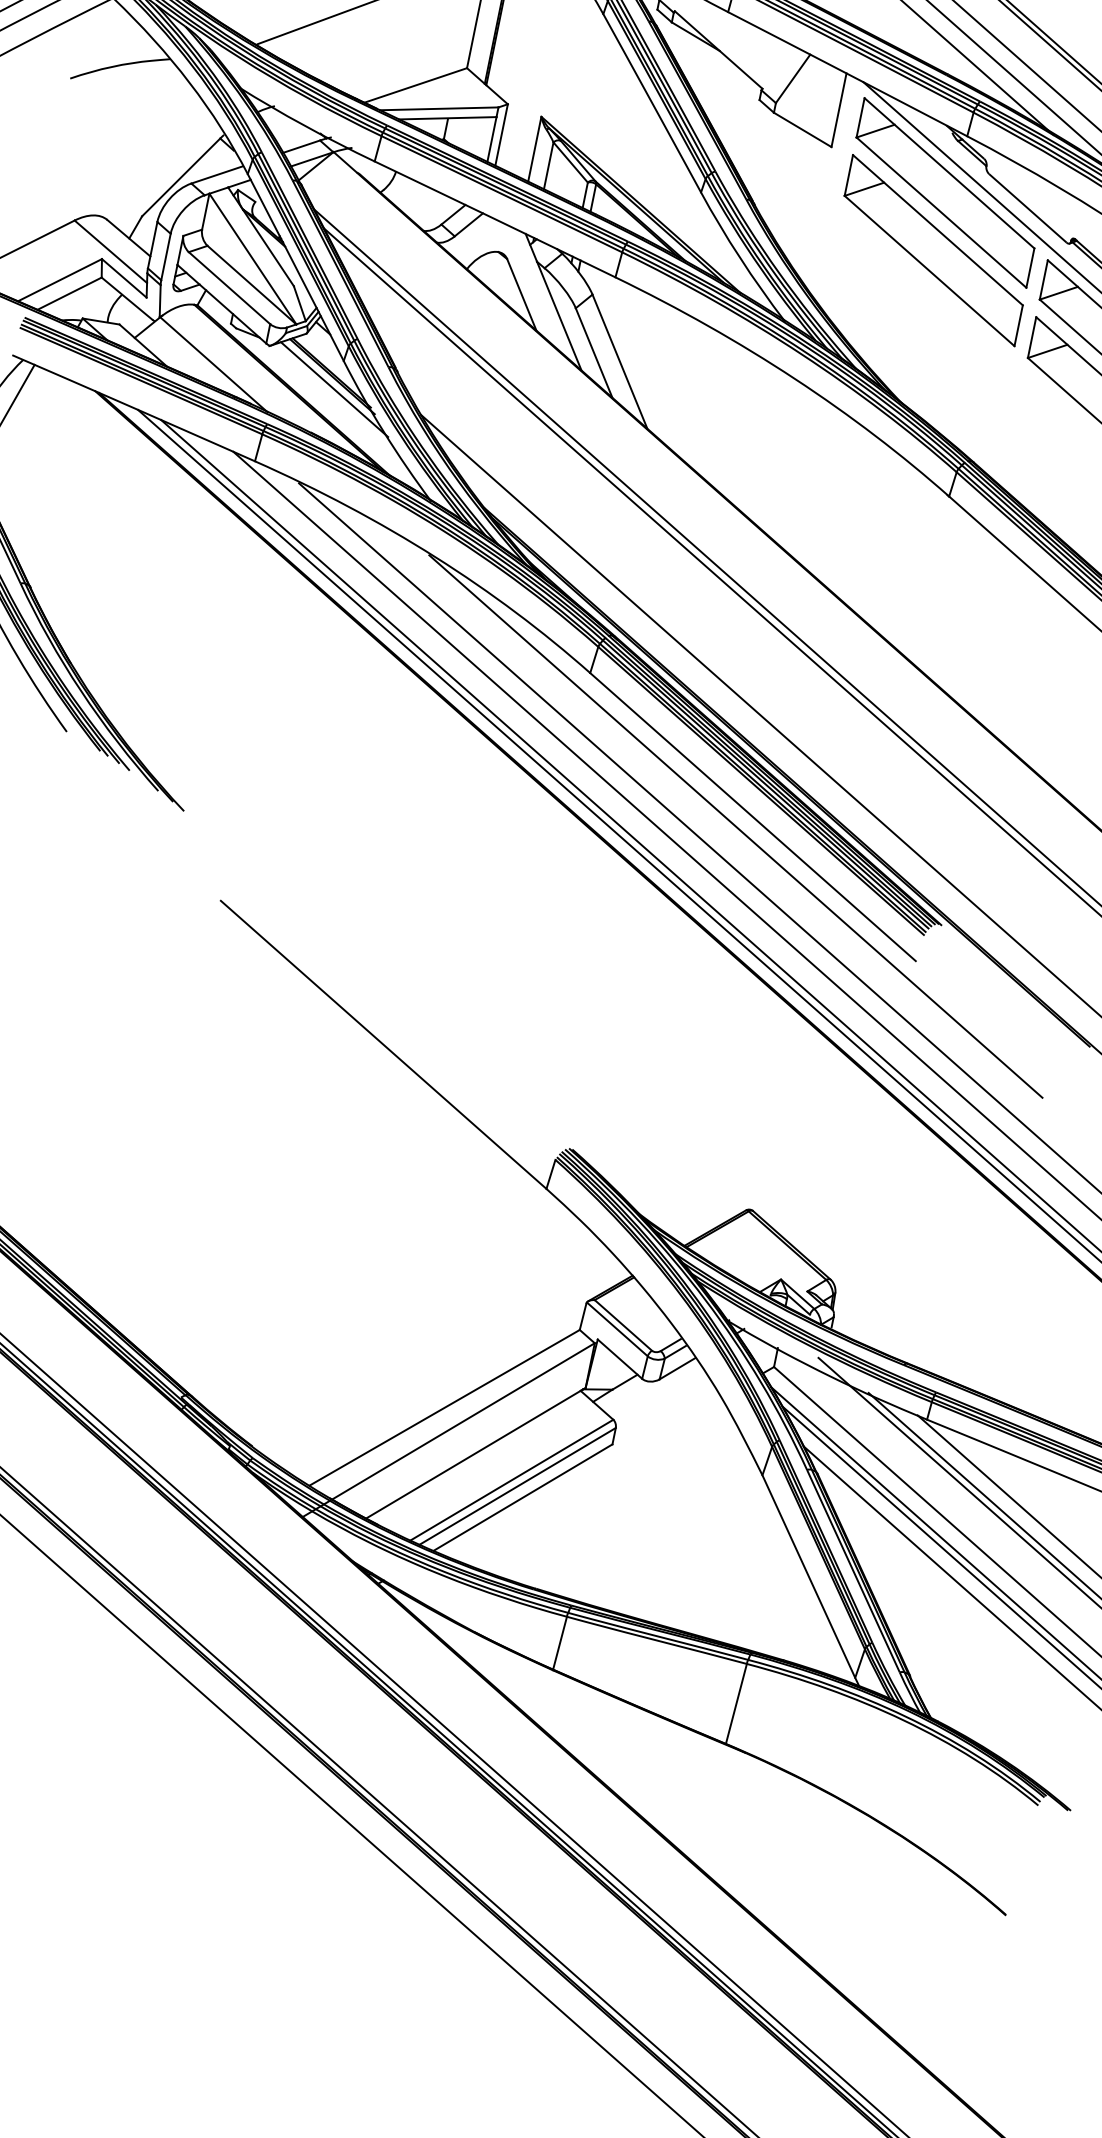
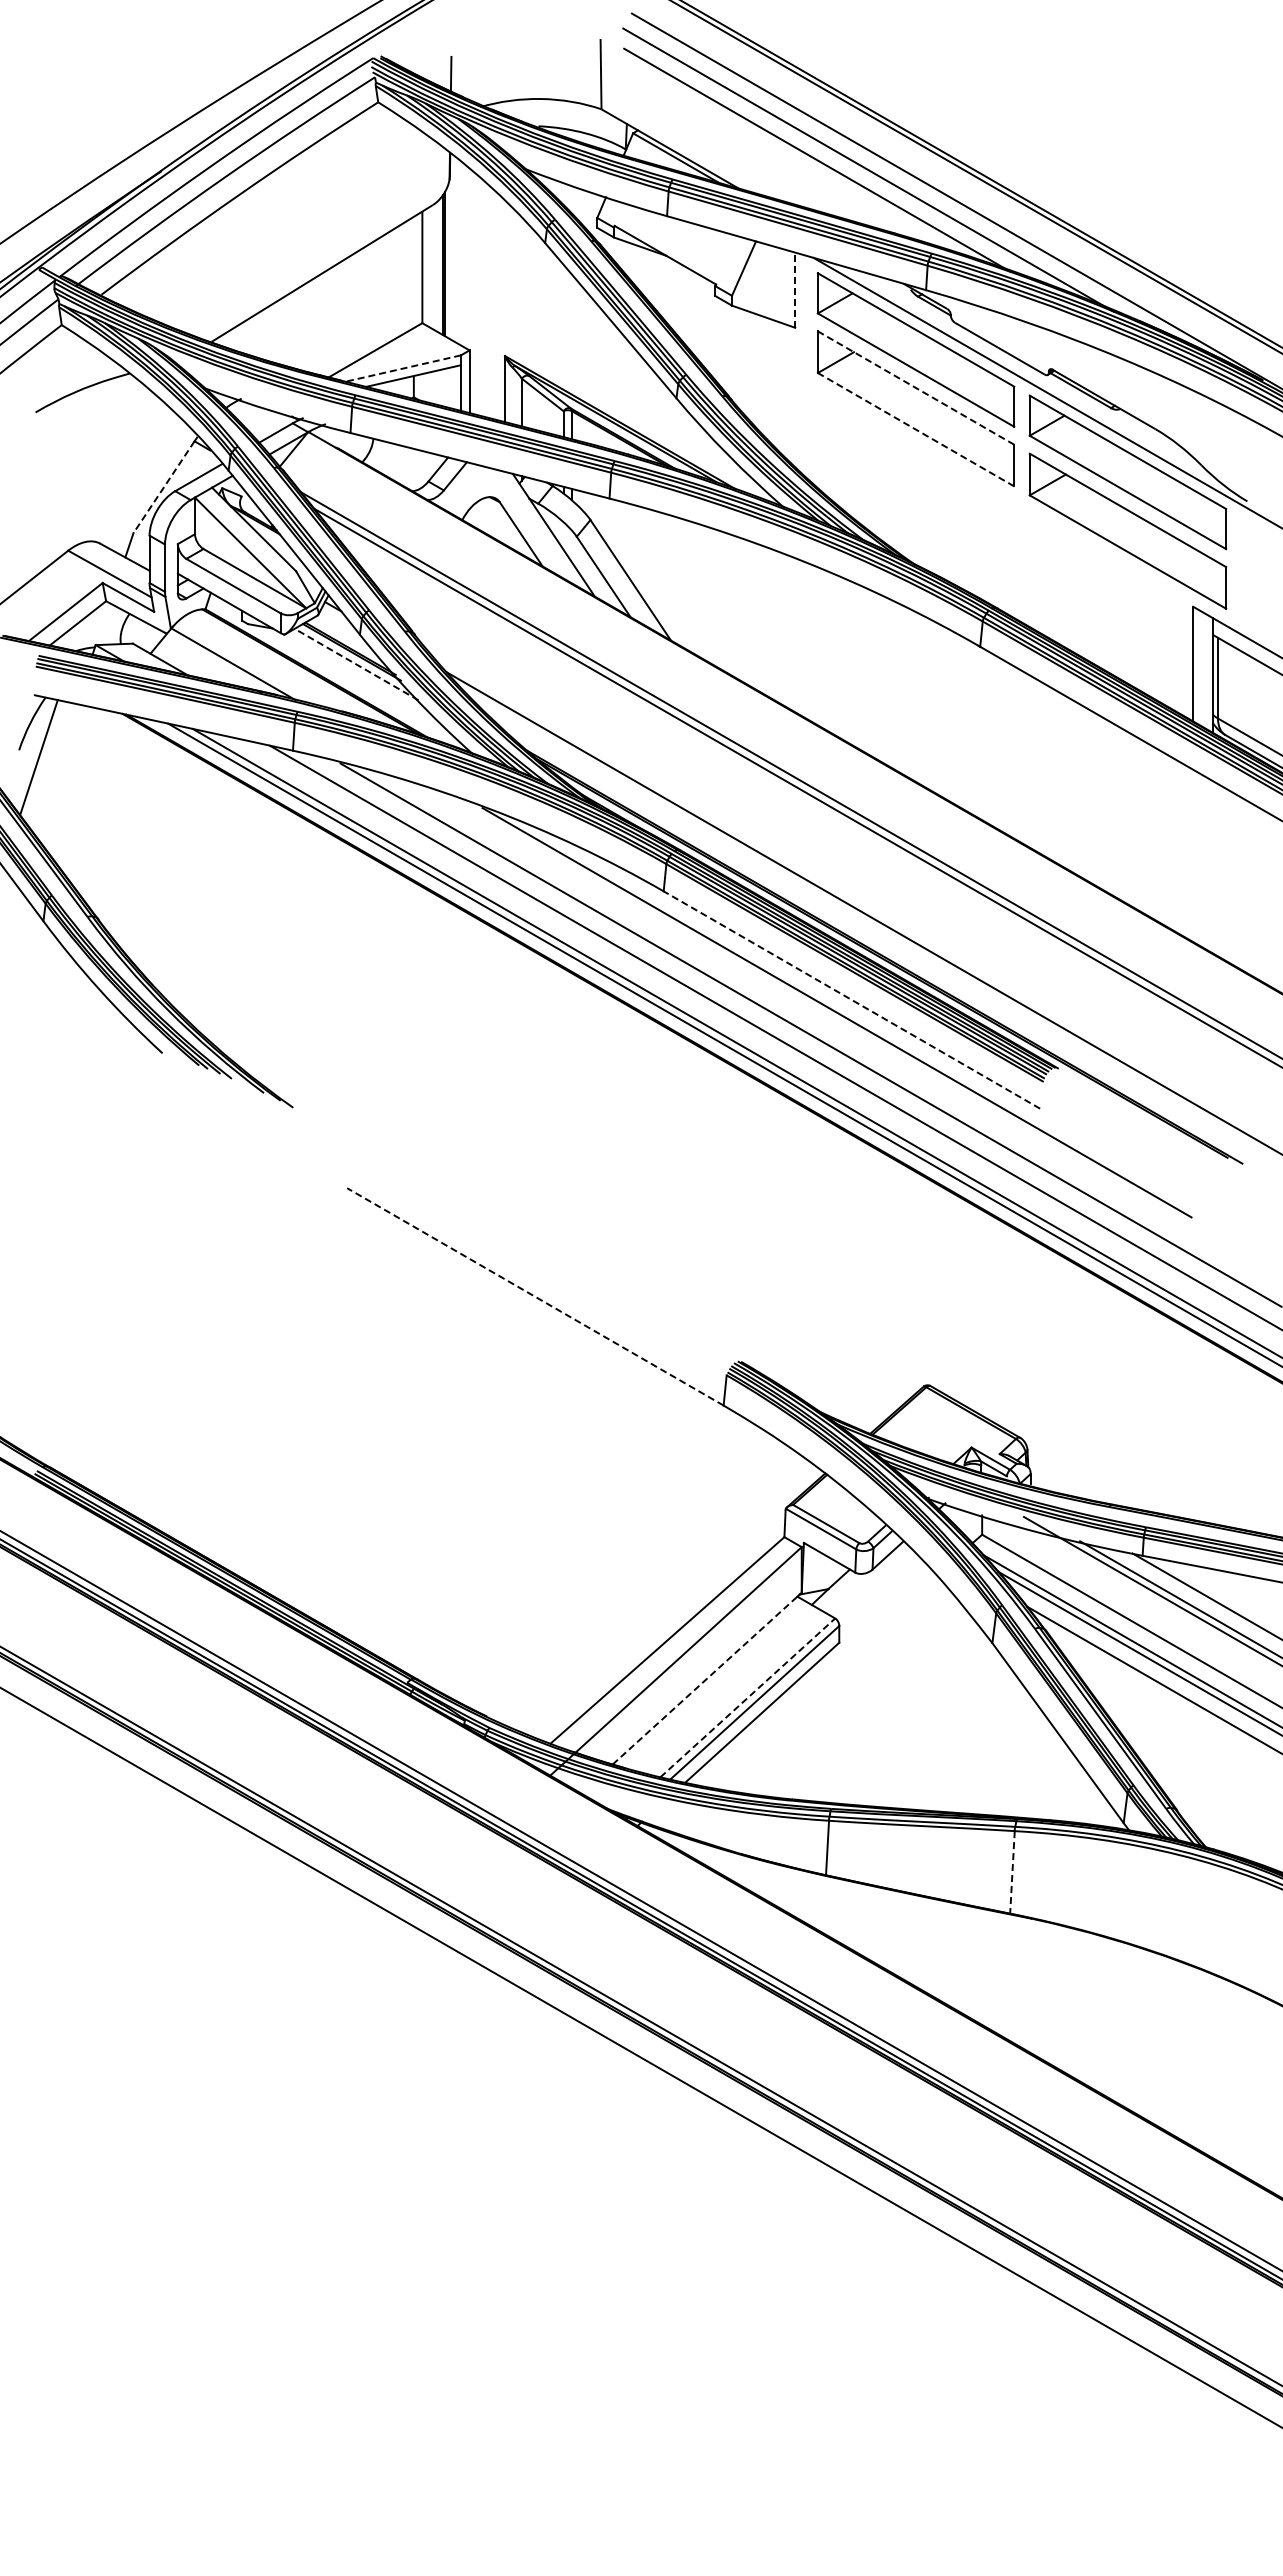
line: (438, 108) -> (402, 368), solid -> dashed
line: (839, 110) -> (795, 290), solid -> dashed
line: (180, 177) -> (163, 487), solid -> dashed
line: (937, 229) -> (915, 387), solid -> dashed
line: (929, 270) -> (915, 429), solid -> dashed
line: (334, 389) -> (356, 664), solid -> dashed
line: (752, 816) -> (851, 999), solid -> dashed
line: (382, 1044) -> (534, 1296), solid -> dashed
line: (475, 1453) -> (706, 1679), solid -> dashed
line: (512, 1479) -> (748, 1697), solid -> dashed
line: (736, 1704) -> (1012, 1872), solid -> dashed

